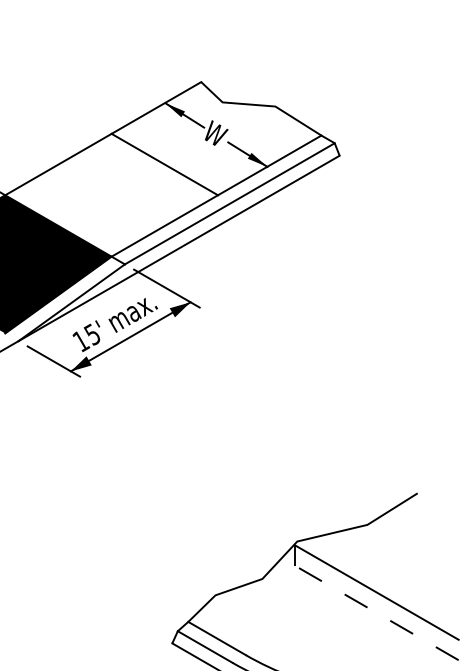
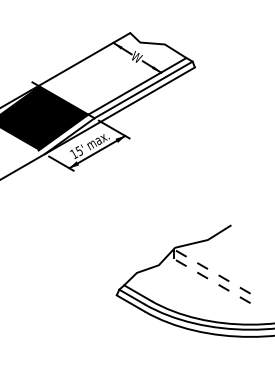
line: (165, 164) -> (113, 71), removed
line: (375, 592) -> (211, 271), solid -> dashed

